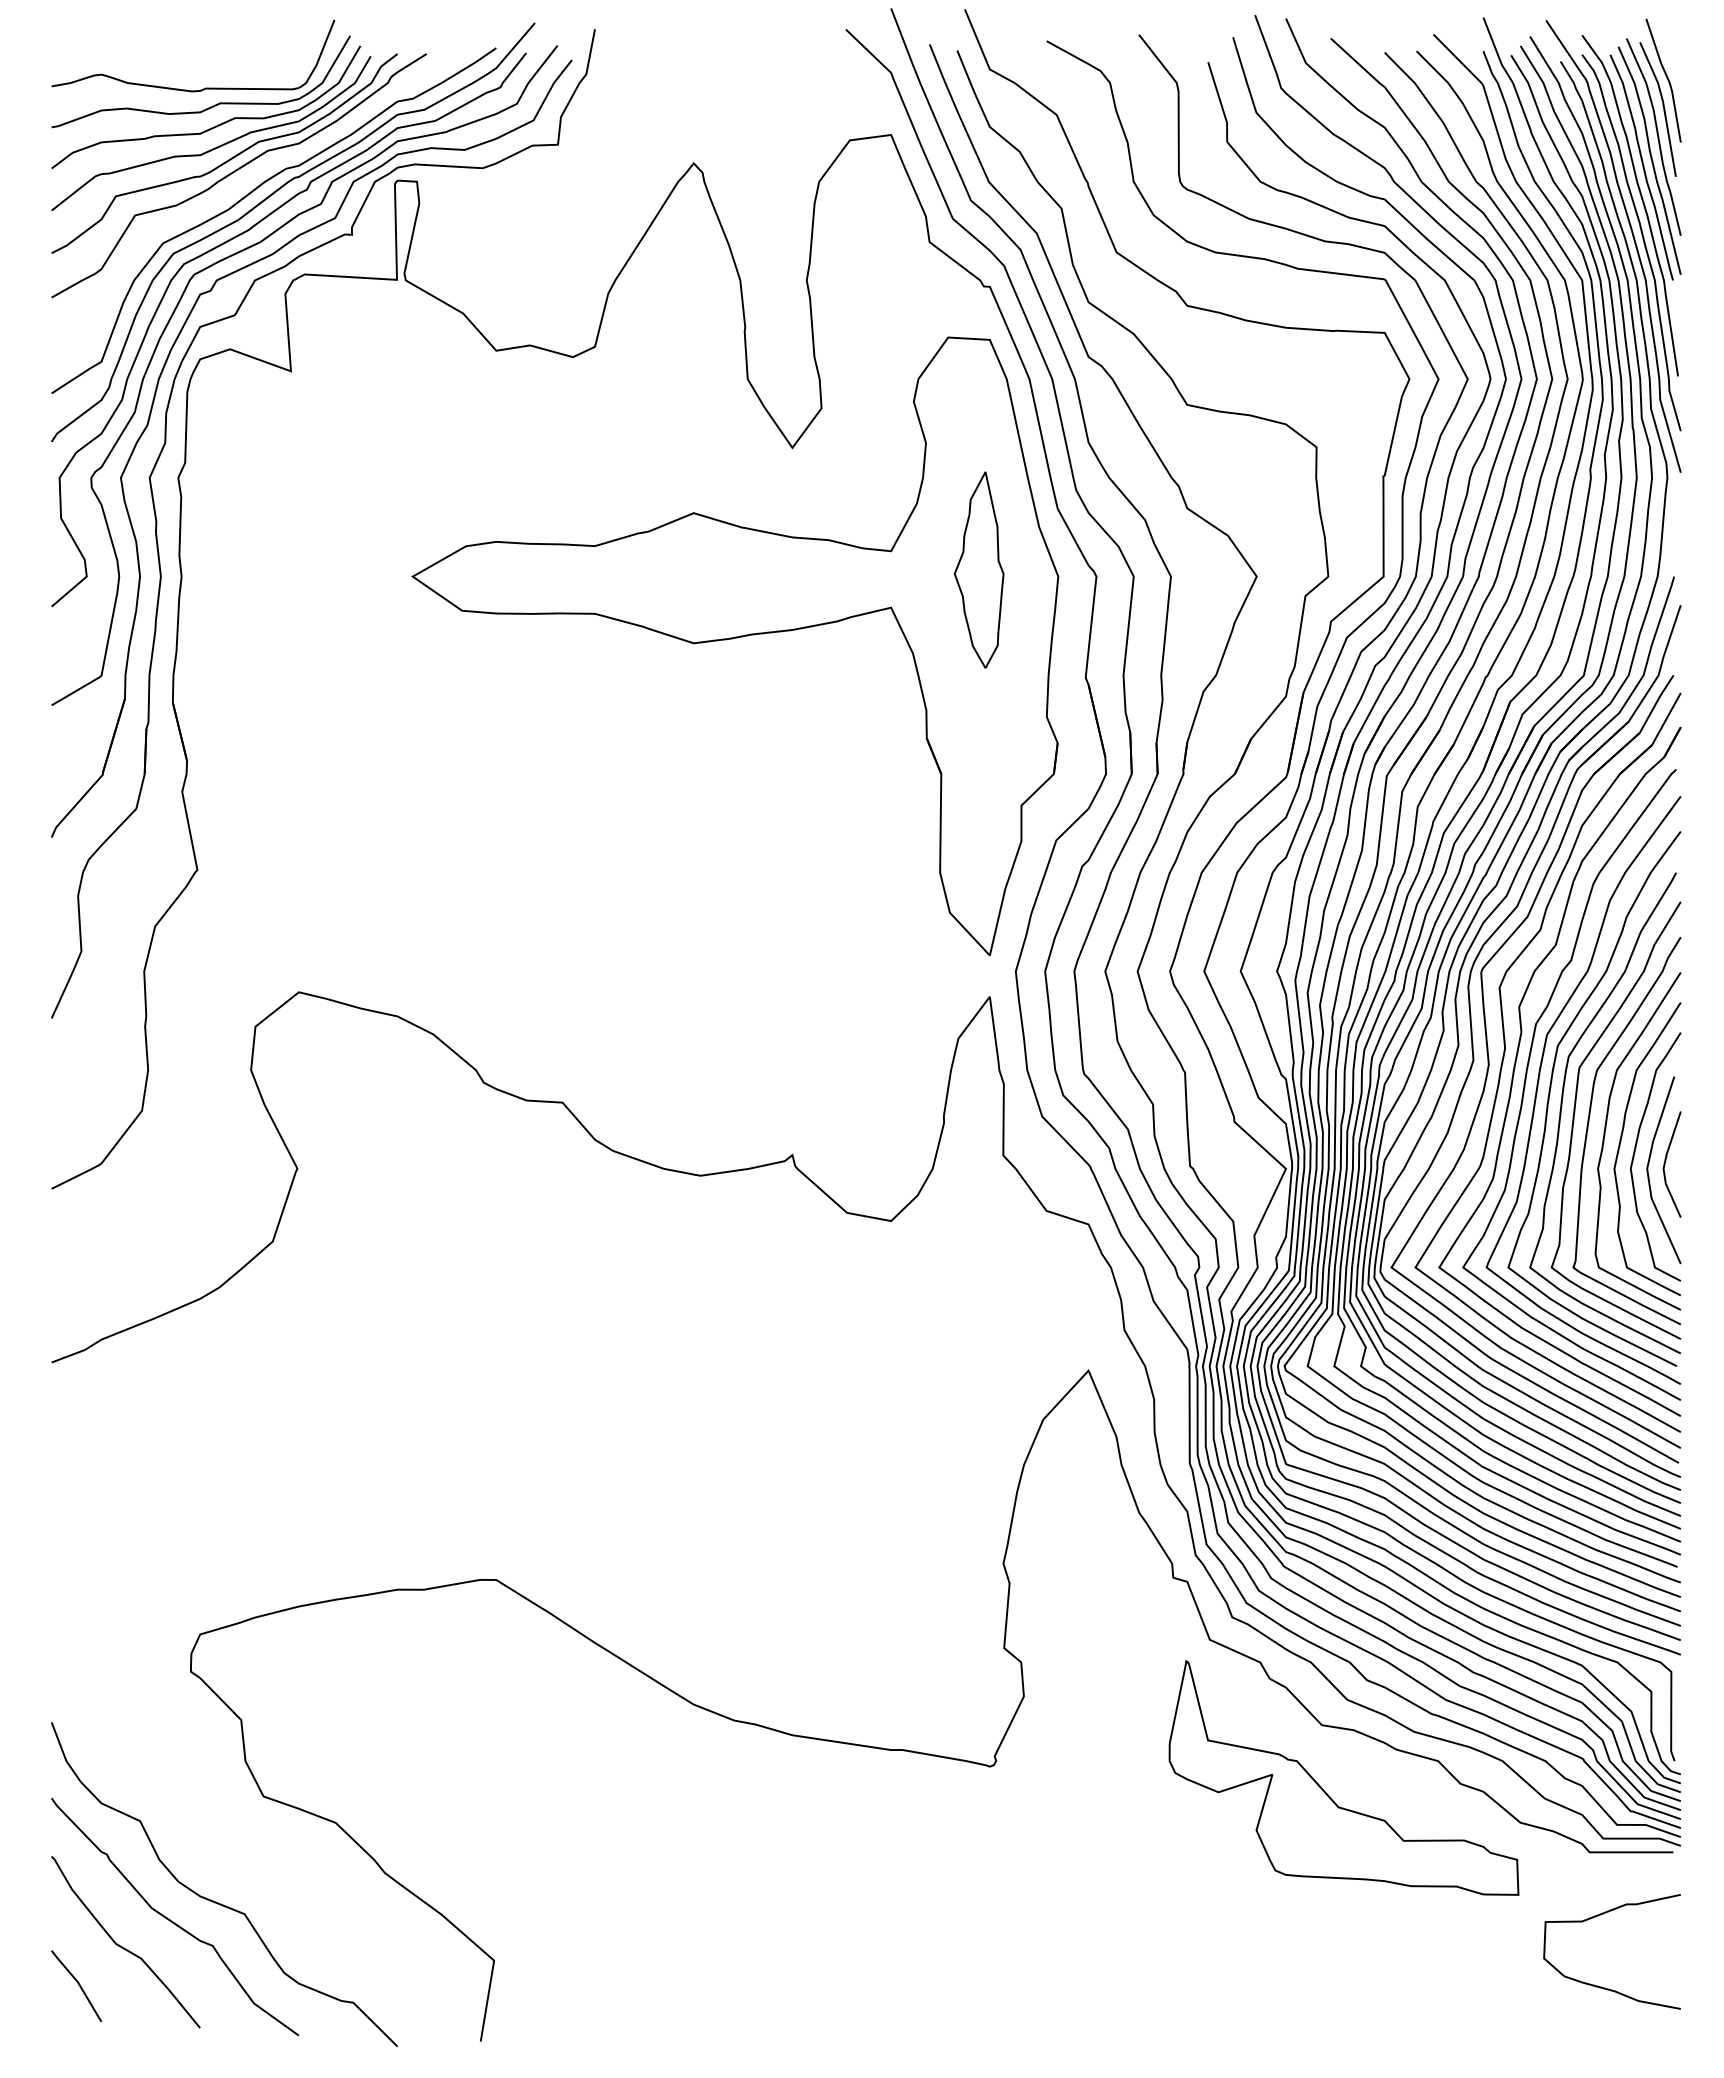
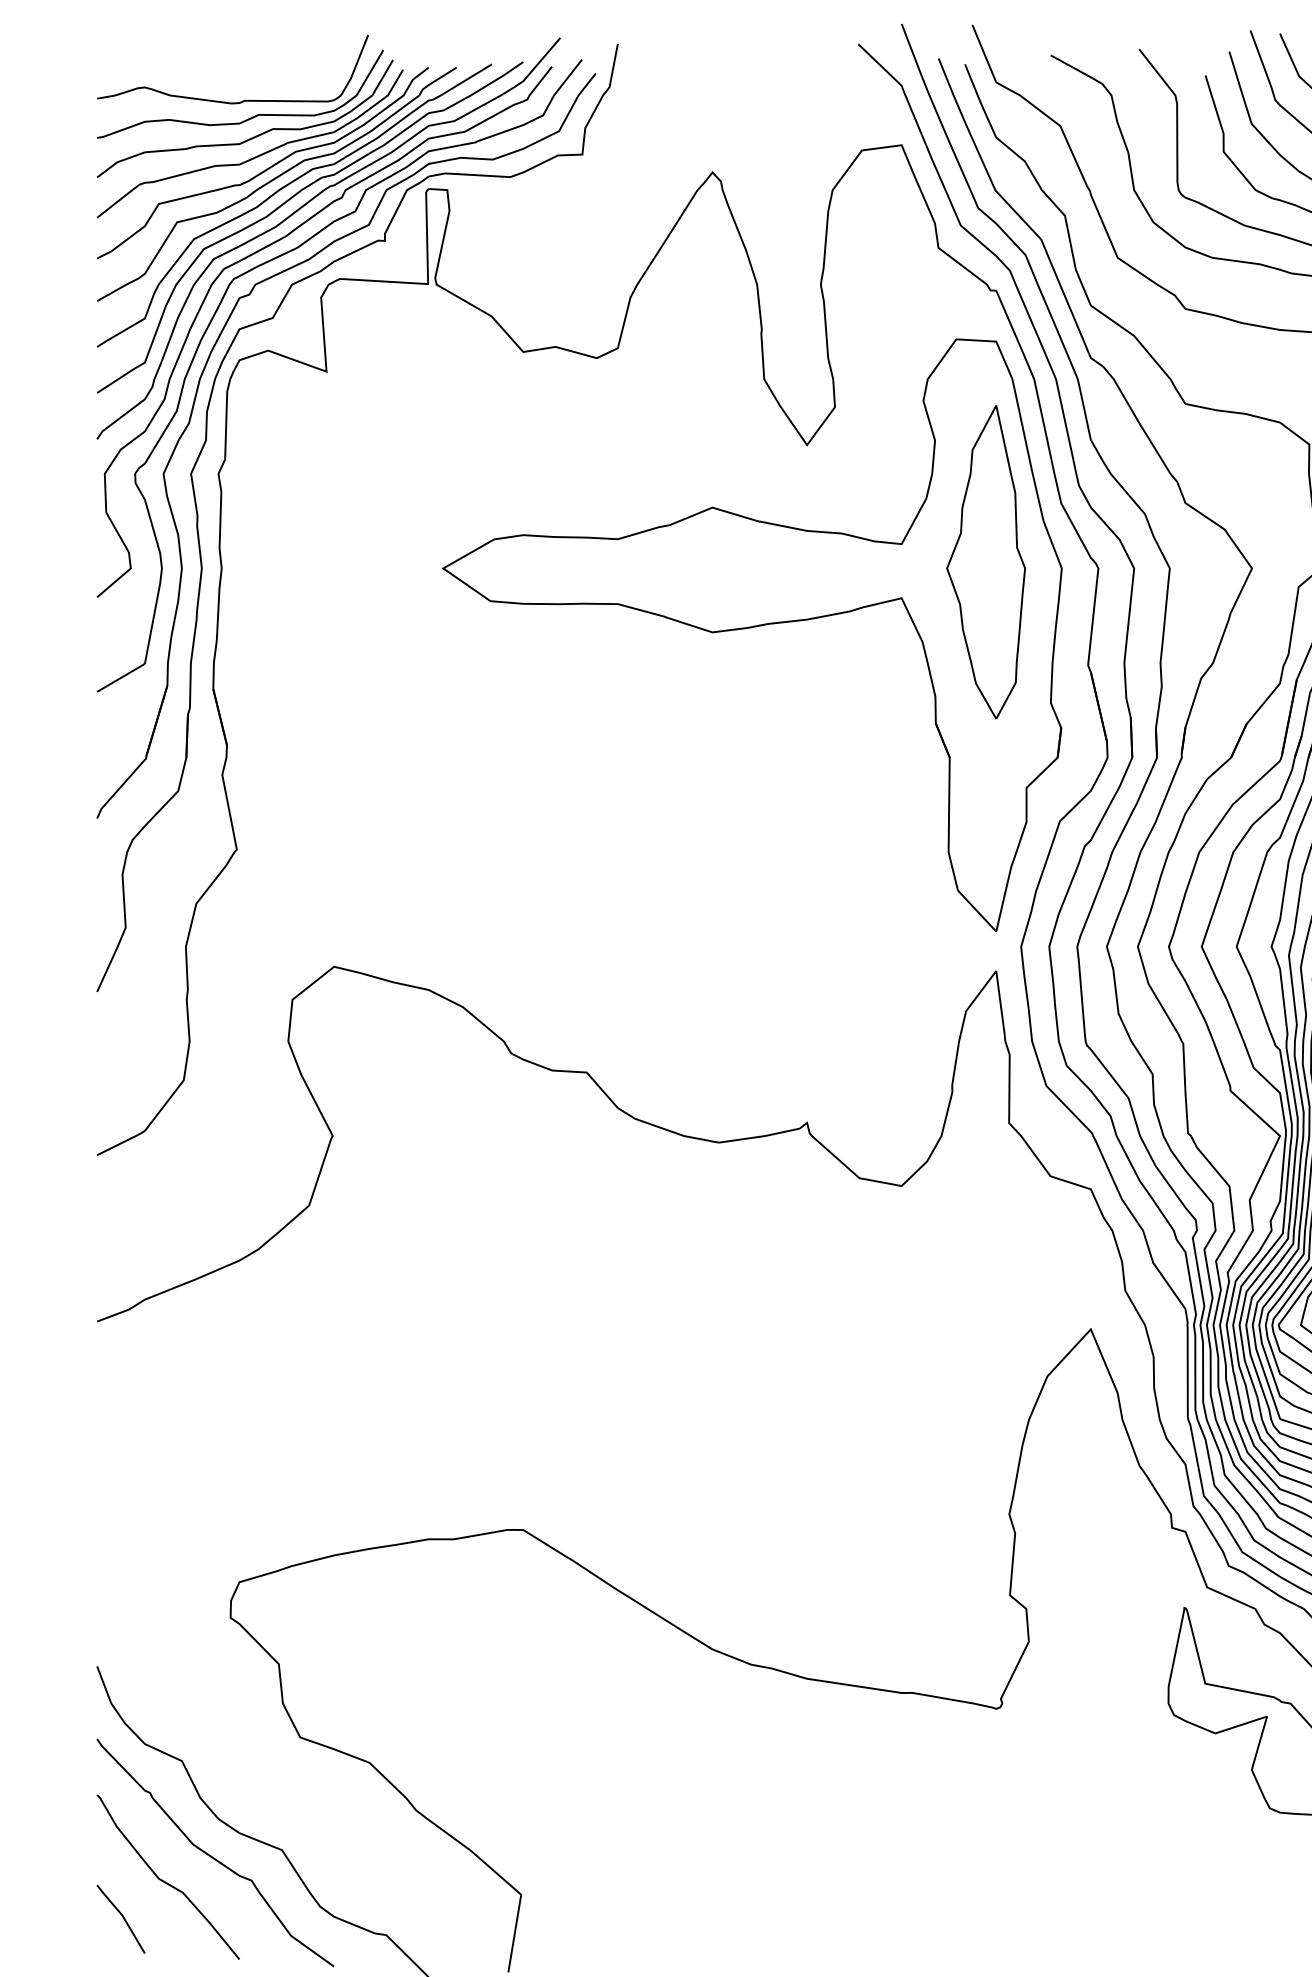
curve: (244, 181) -> (281, 189), added
part: (978, 569) -> (985, 561), size x1.67

